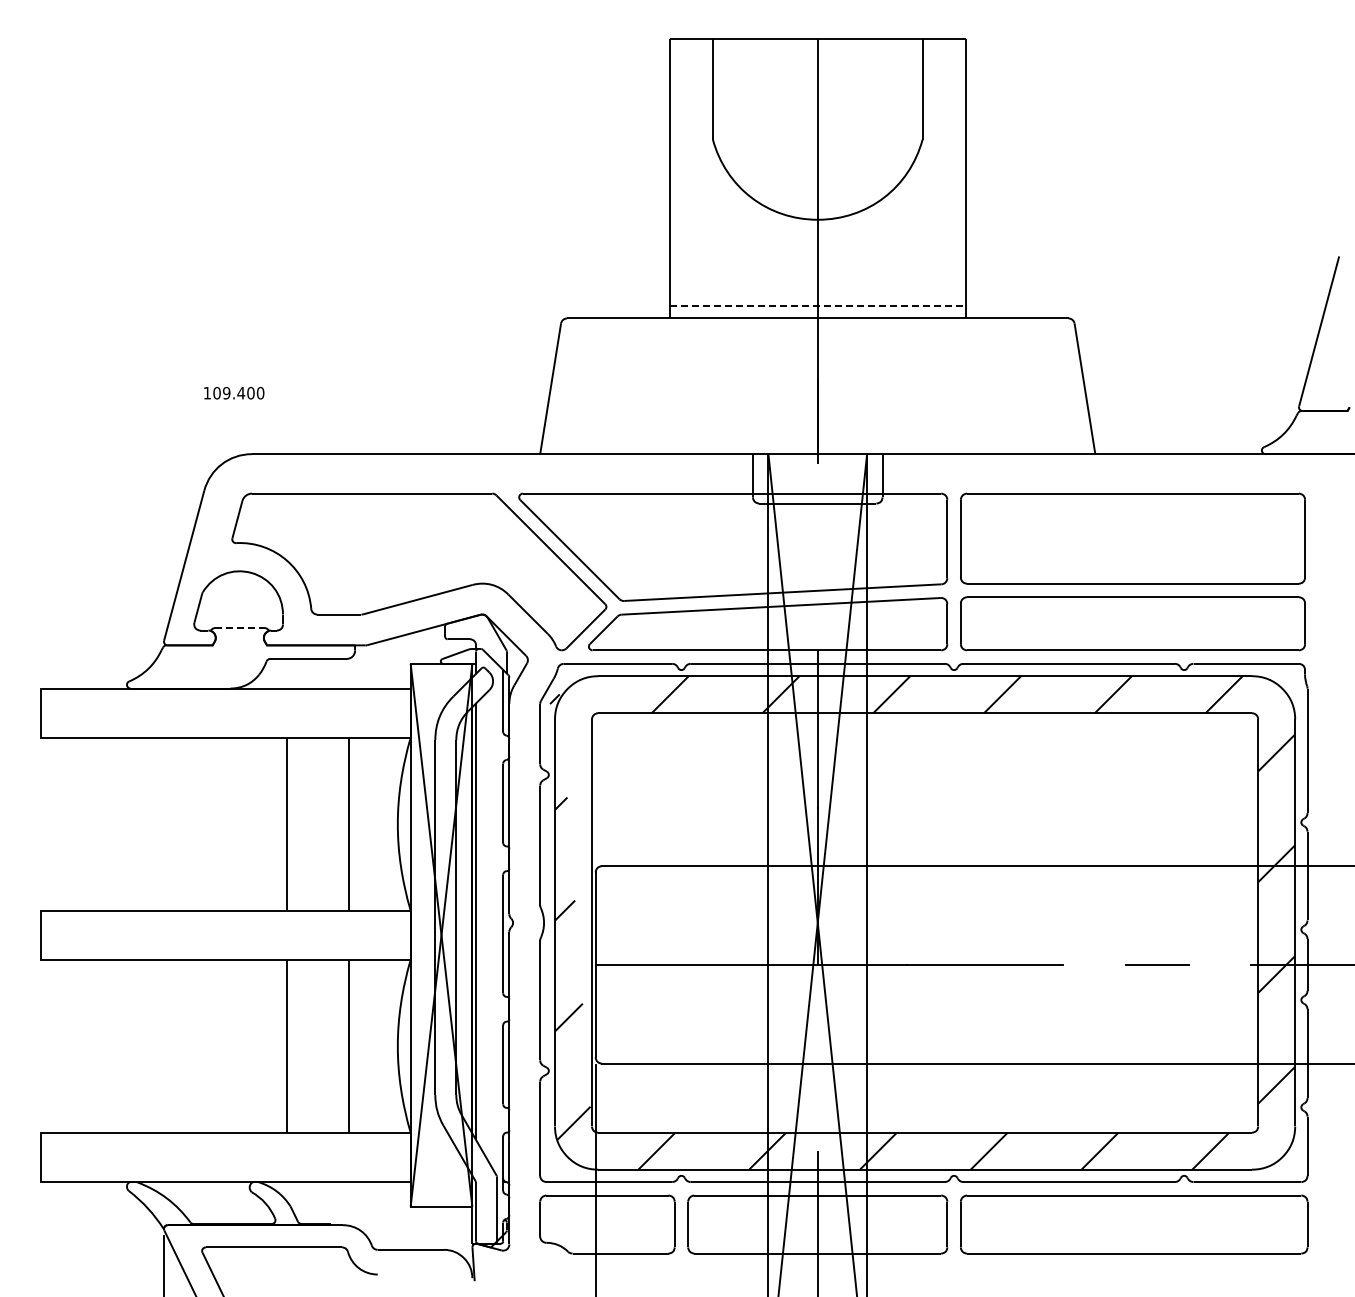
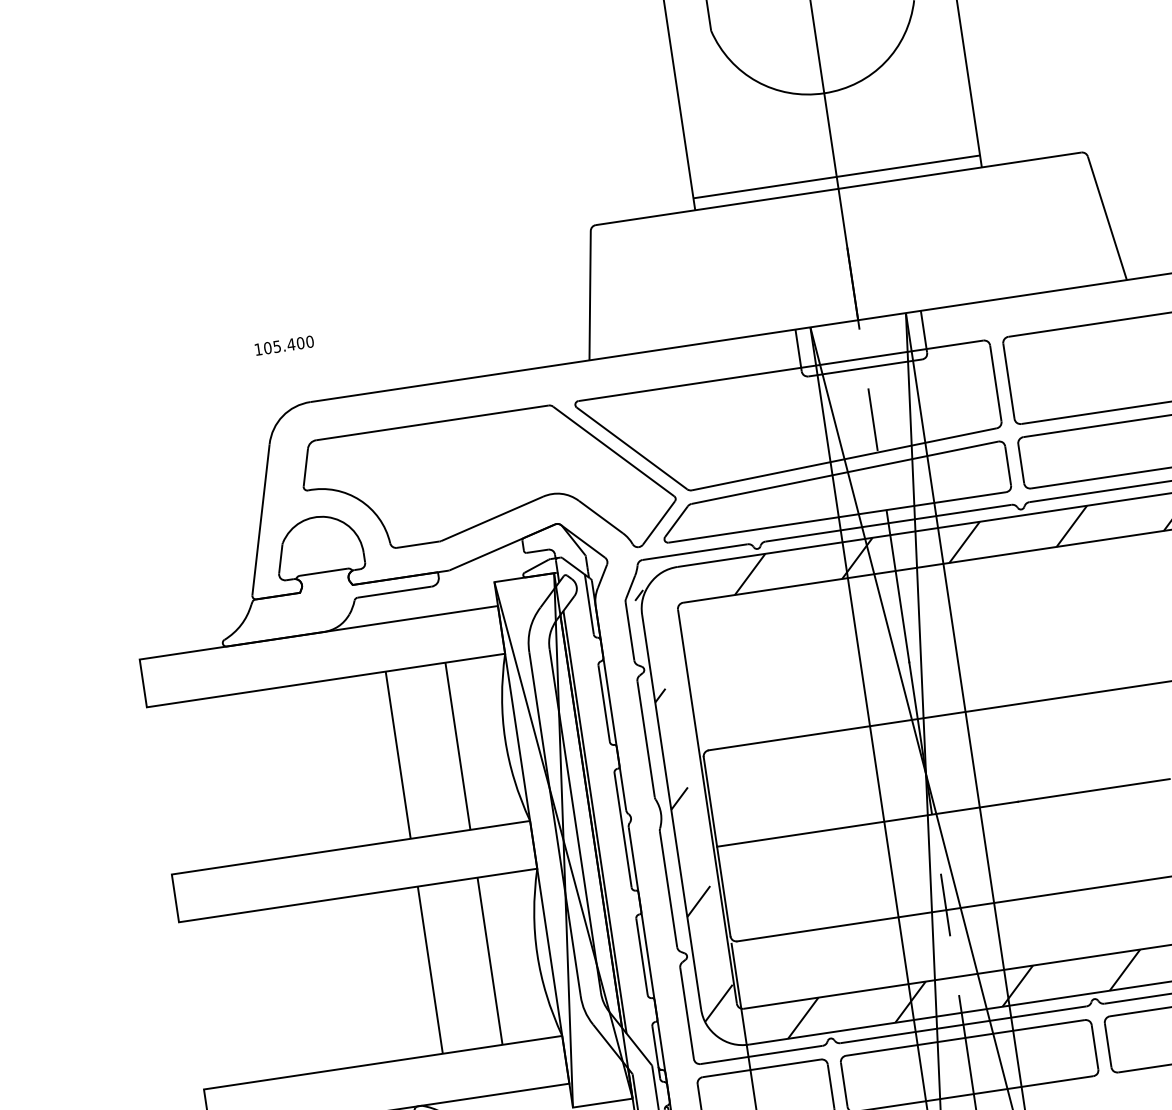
line: (818, 306) -> (837, 177), dashed -> solid
text: (226, 392) -> (276, 346), 109.400 -> 105.400
line: (817, 556) -> (872, 419), added
line: (239, 628) -> (323, 572), dashed -> solid
line: (817, 1057) -> (945, 904), added

